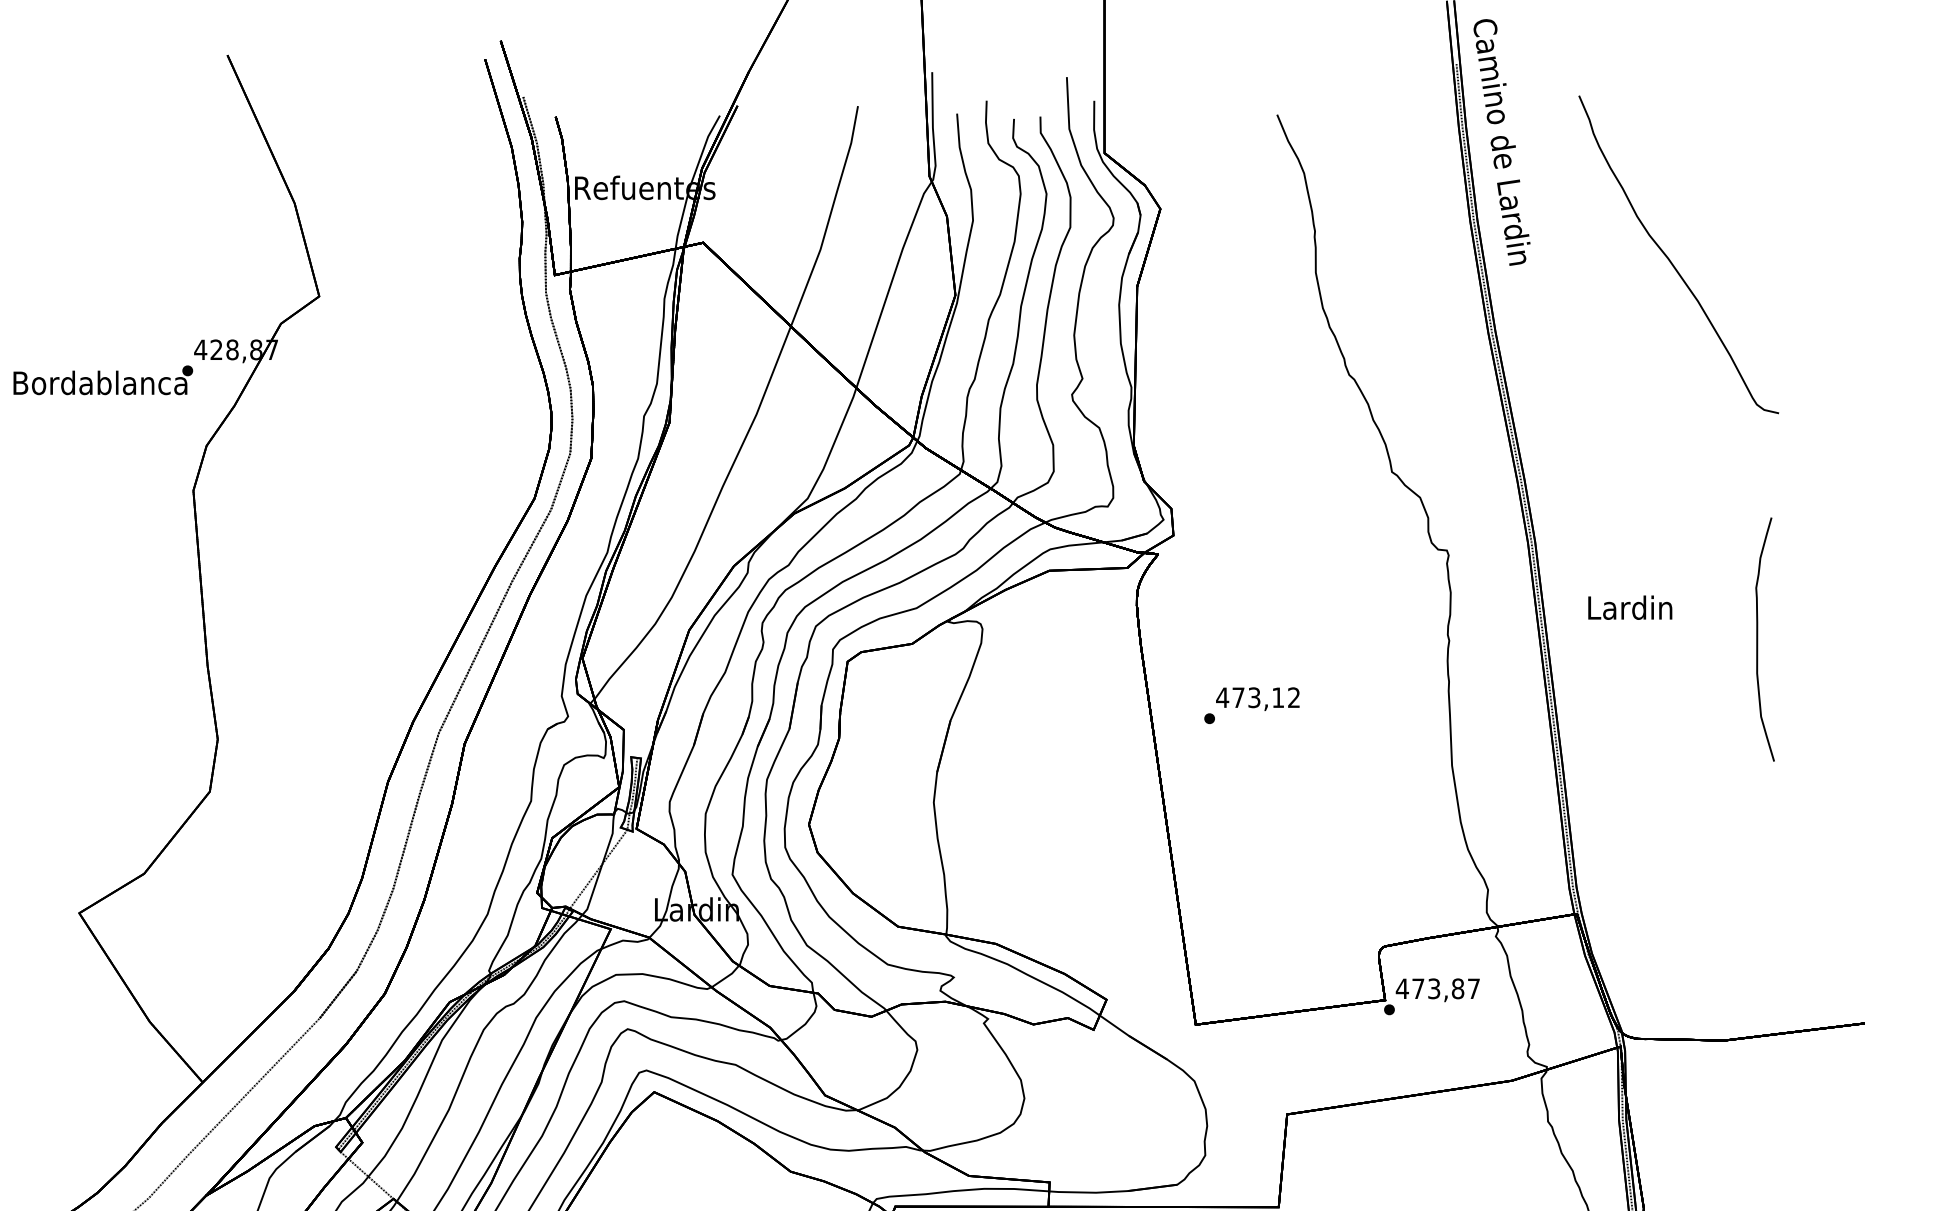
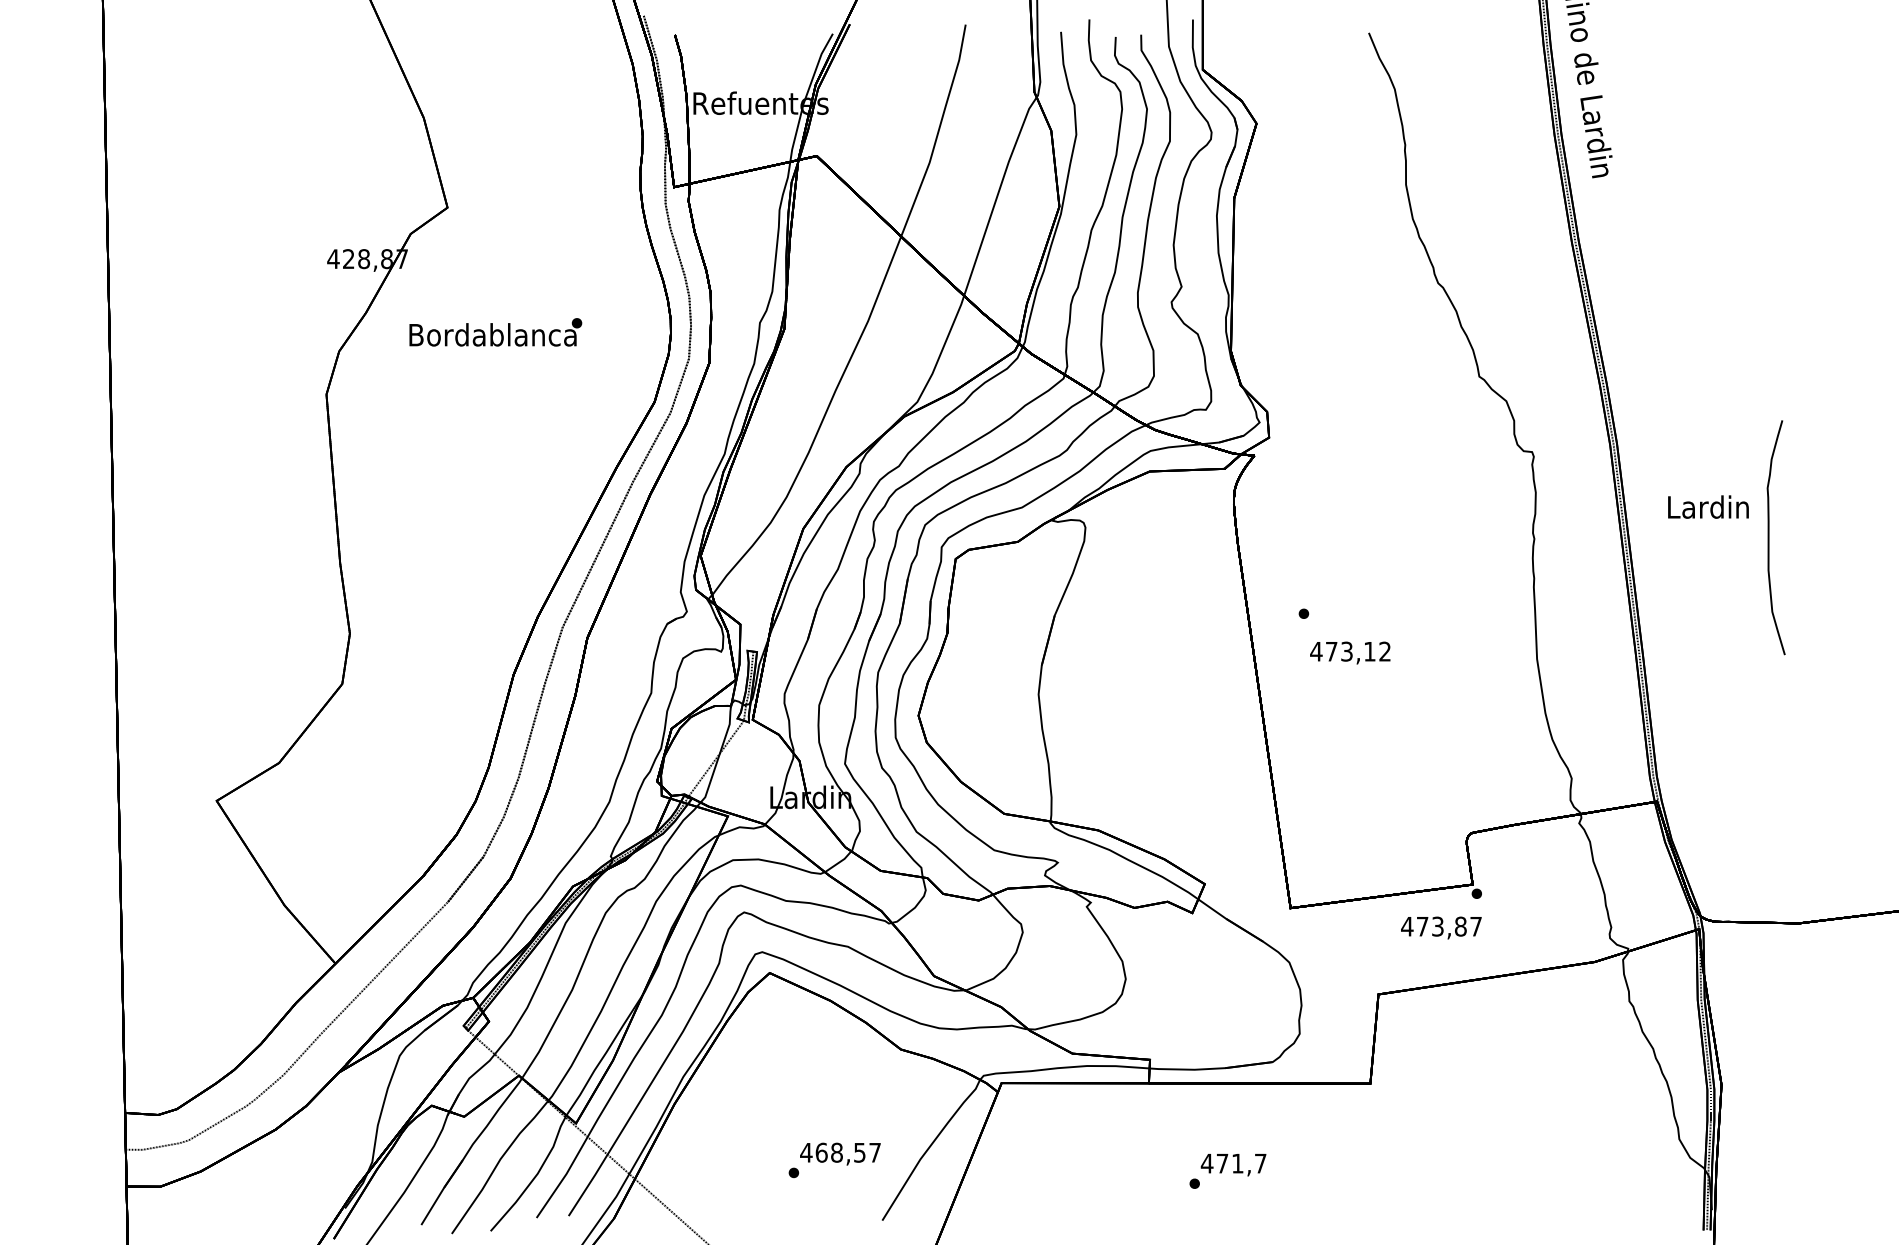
curve: (1669, 258) -> (1746, 171), removed
text: (102, 380) -> (495, 332), moved
curve: (1758, 639) -> (1769, 537), moved
text: (1258, 698) -> (1350, 652), moved
text: (1437, 989) -> (1441, 927), moved

